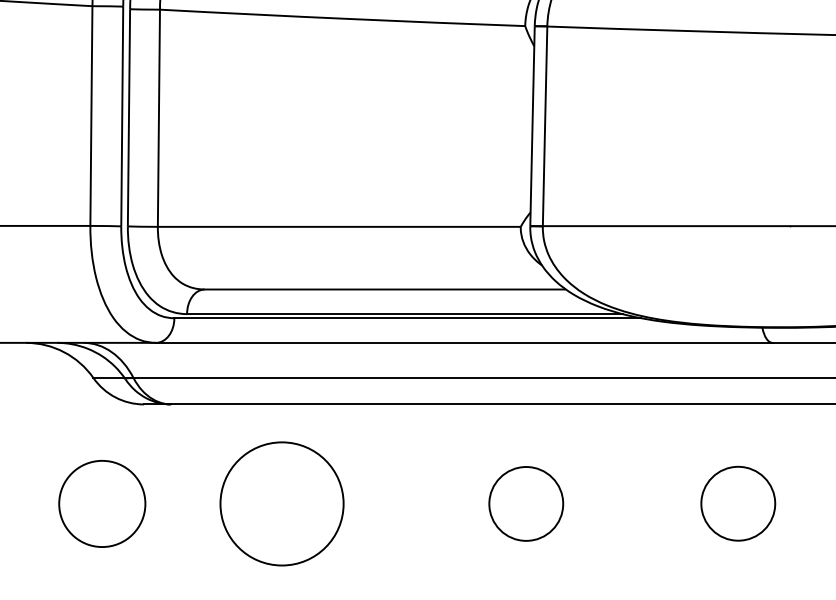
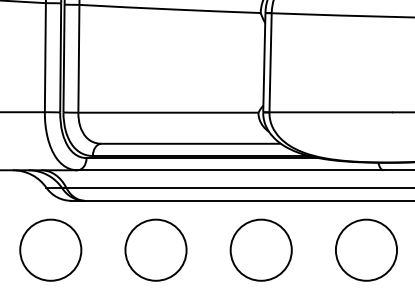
circle: (101, 502) -> (50, 249), size x1.43
circle: (281, 502) -> (155, 249), moved
circle: (524, 502) -> (260, 249), size x1.67
circle: (738, 502) -> (366, 249), size x1.67

